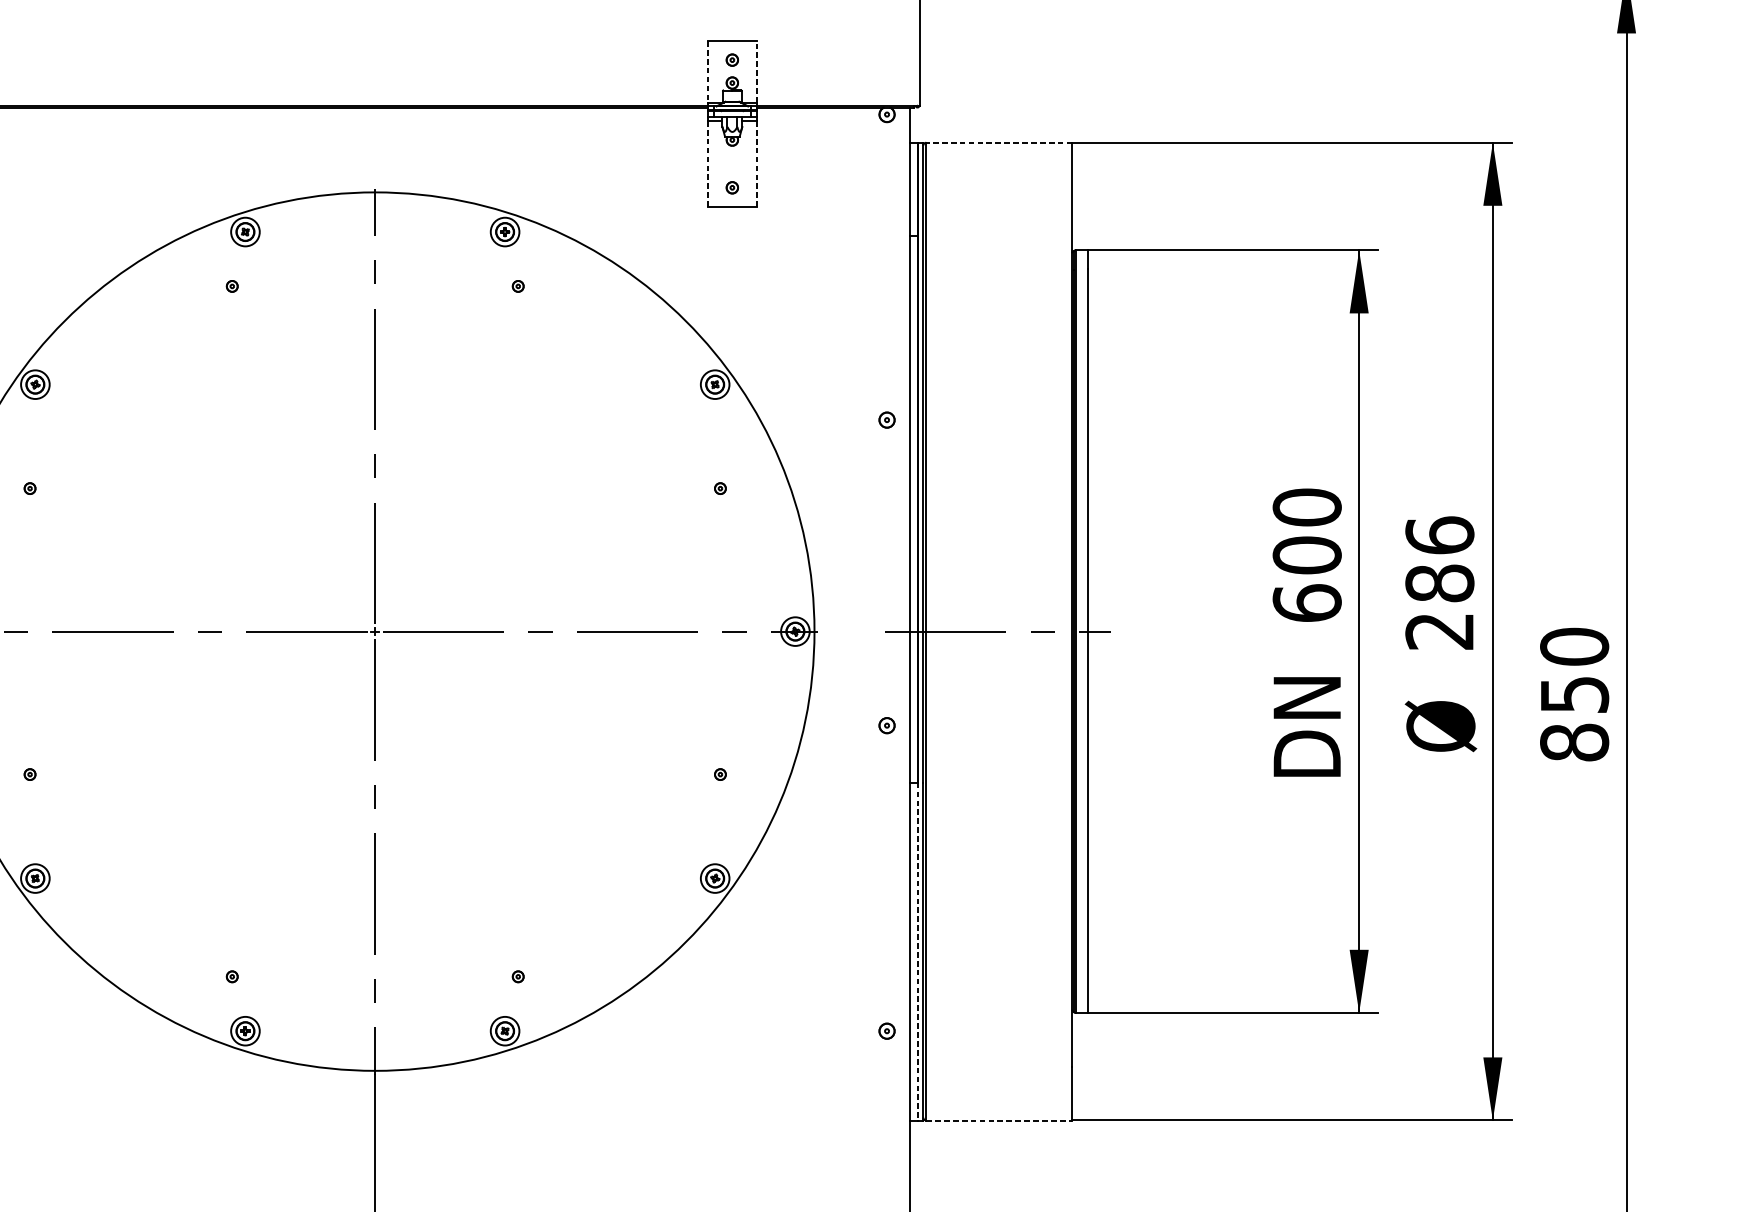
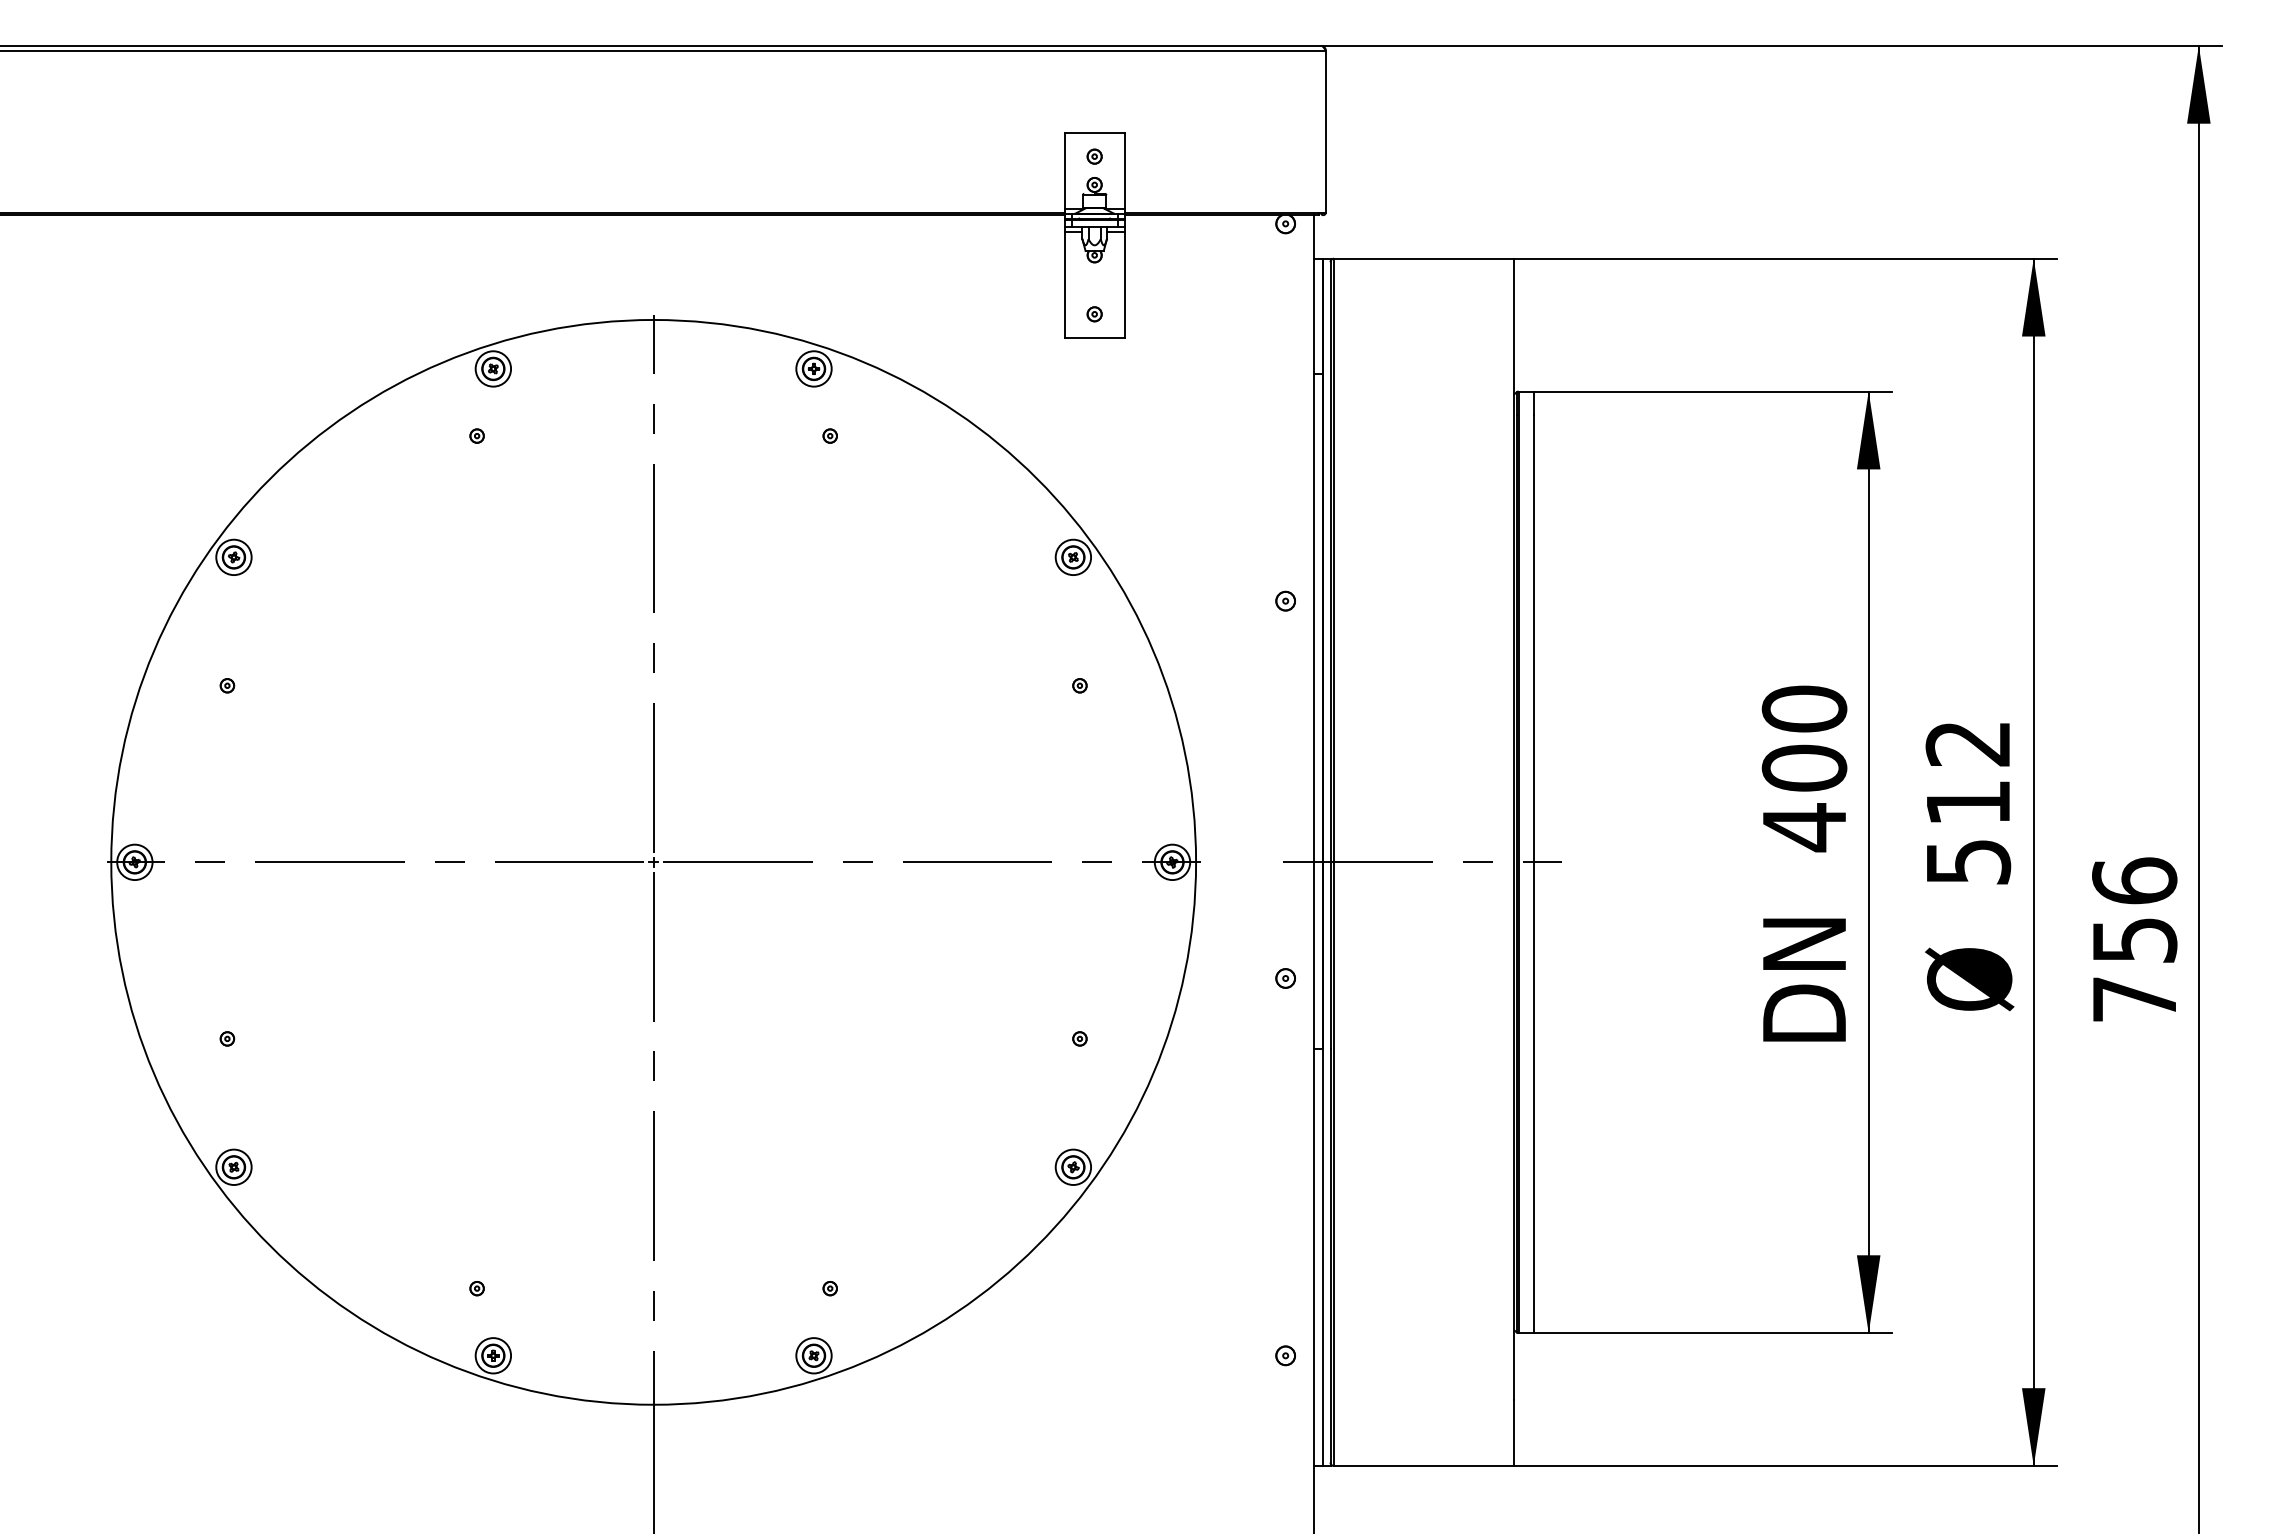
line: (756, 71) -> (1124, 170), dashed -> solid
line: (707, 72) -> (1064, 171), dashed -> solid
line: (998, 142) -> (1423, 258), dashed -> solid
line: (756, 163) -> (1124, 284), dashed -> solid
line: (707, 164) -> (1064, 285), dashed -> solid
text: (1440, 583) -> (1968, 802), 286 -> 512
text: (1307, 603) -> (1804, 827), 600 -> 400
text: (1574, 694) -> (2134, 939), 850 -> 756
line: (917, 951) -> (1323, 1257), dashed -> solid
line: (999, 1120) -> (1424, 1466), dashed -> solid

